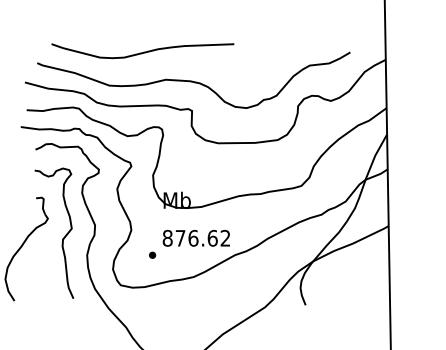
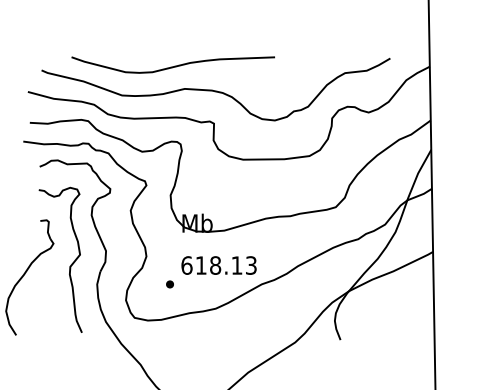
curve: (142, 52) -> (172, 66), moved
text: (196, 238) -> (218, 265), 876.62 -> 618.13

